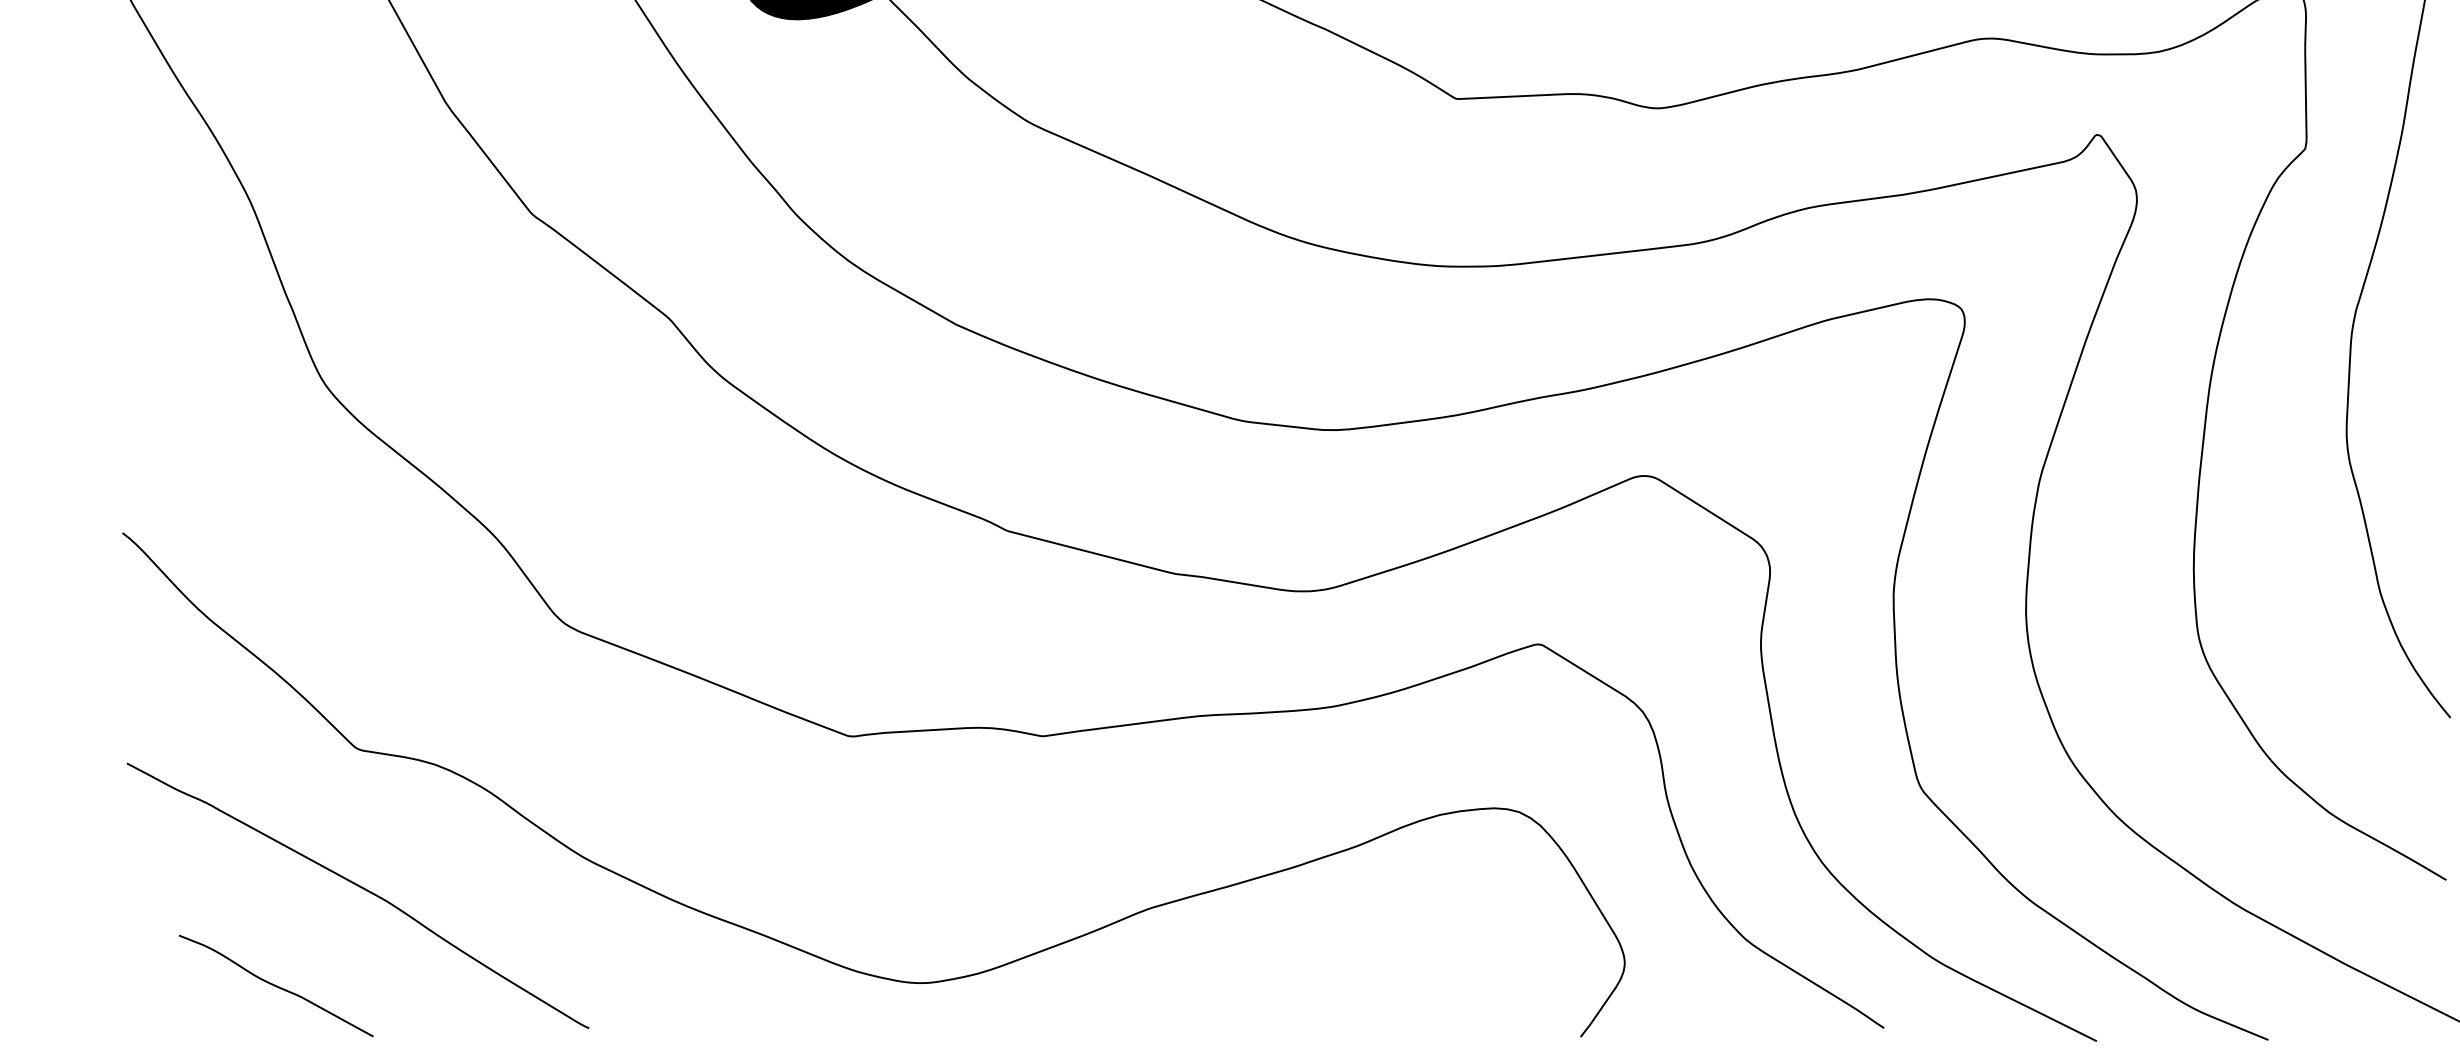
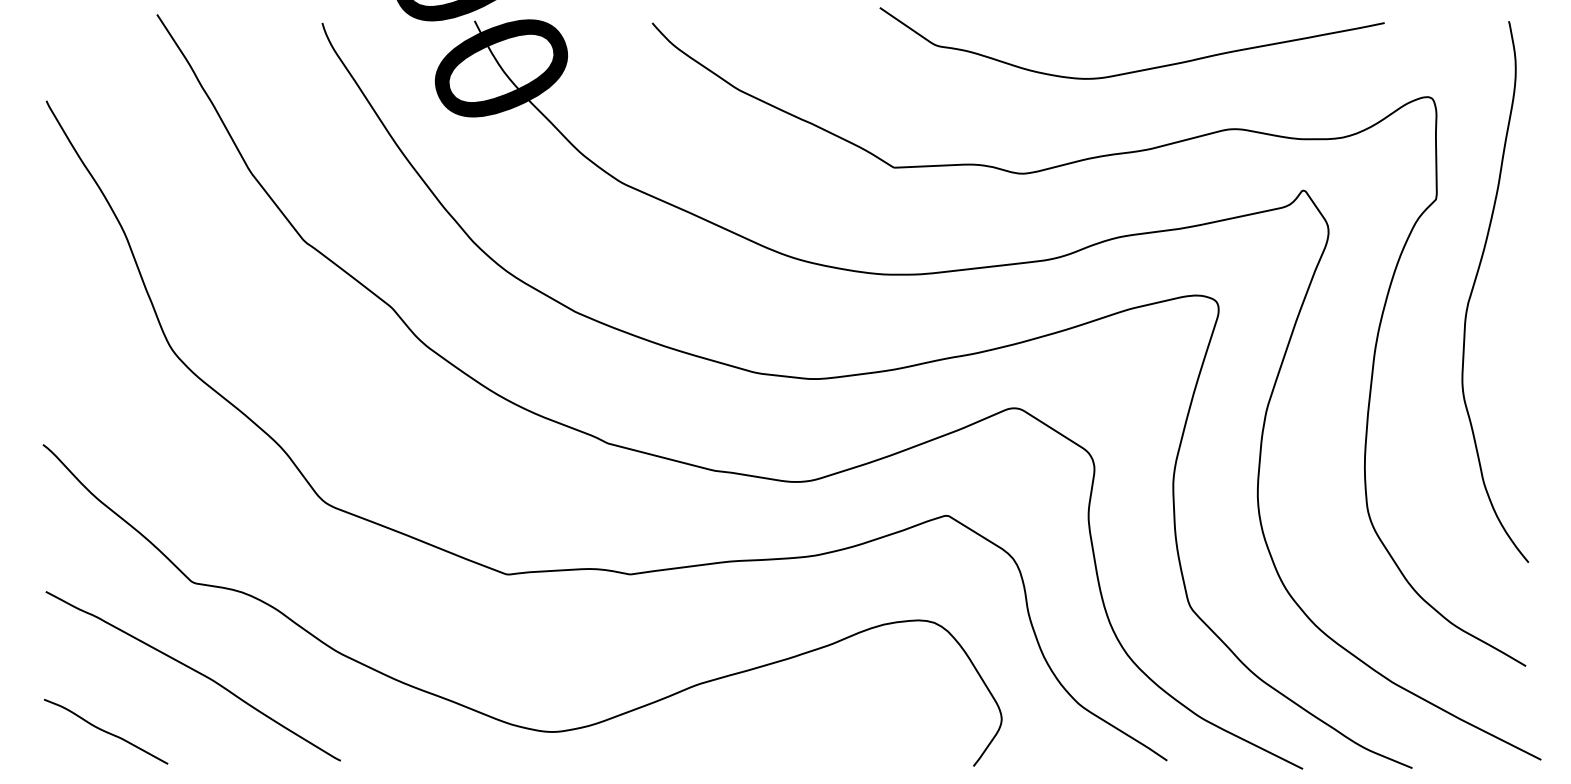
curve: (276, 985) -> (106, 731), moved

